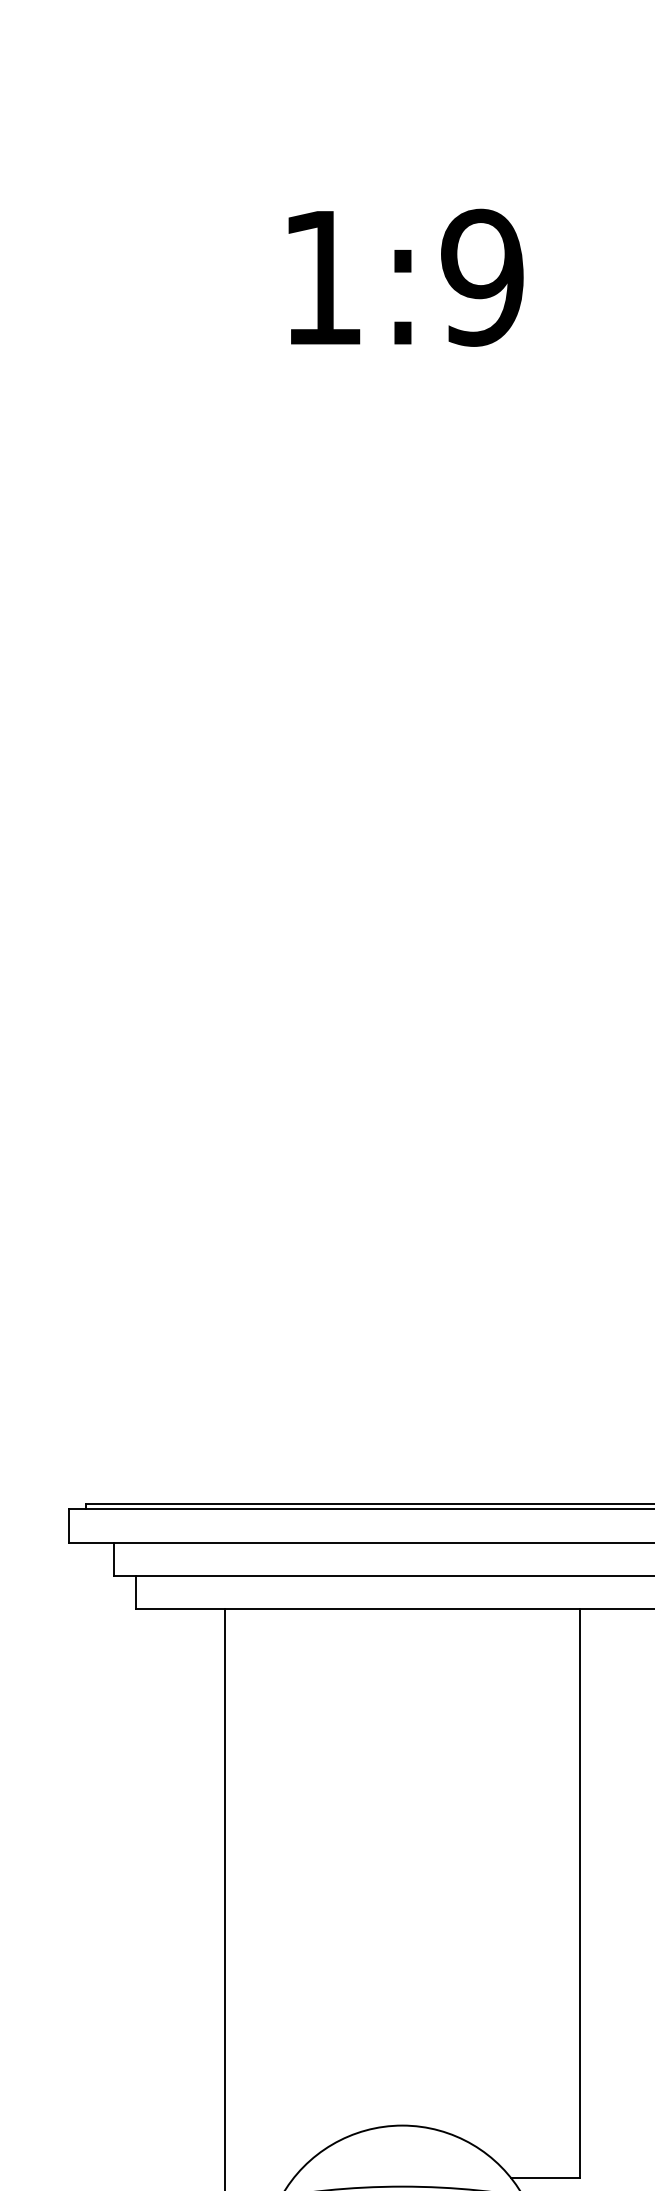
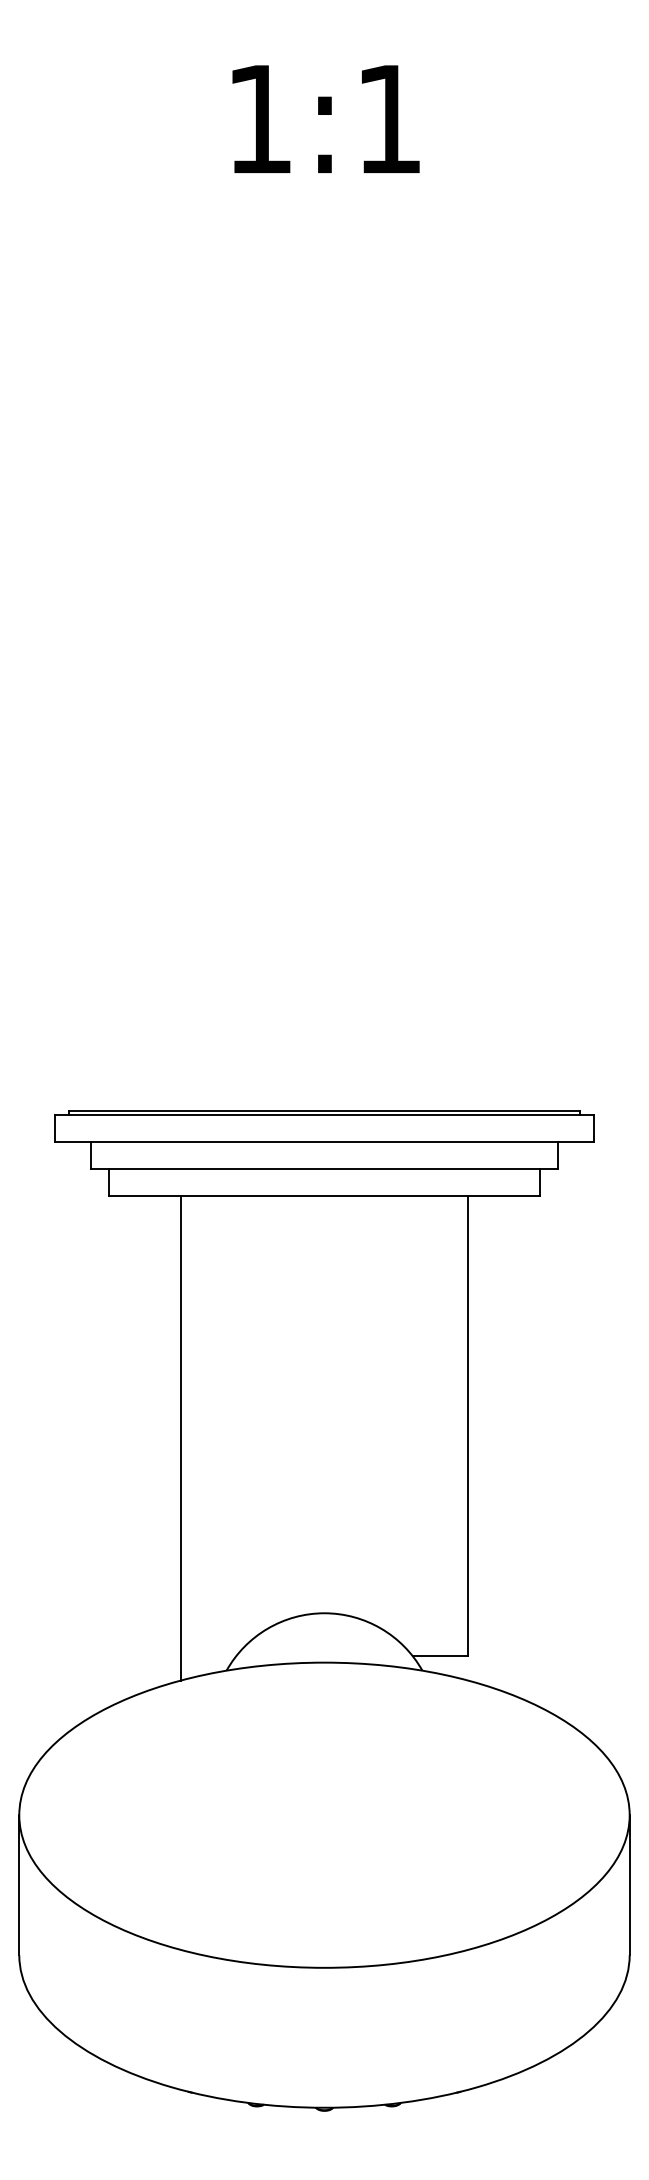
text: (481, 278) -> (388, 119), 1:9 -> 1:1

